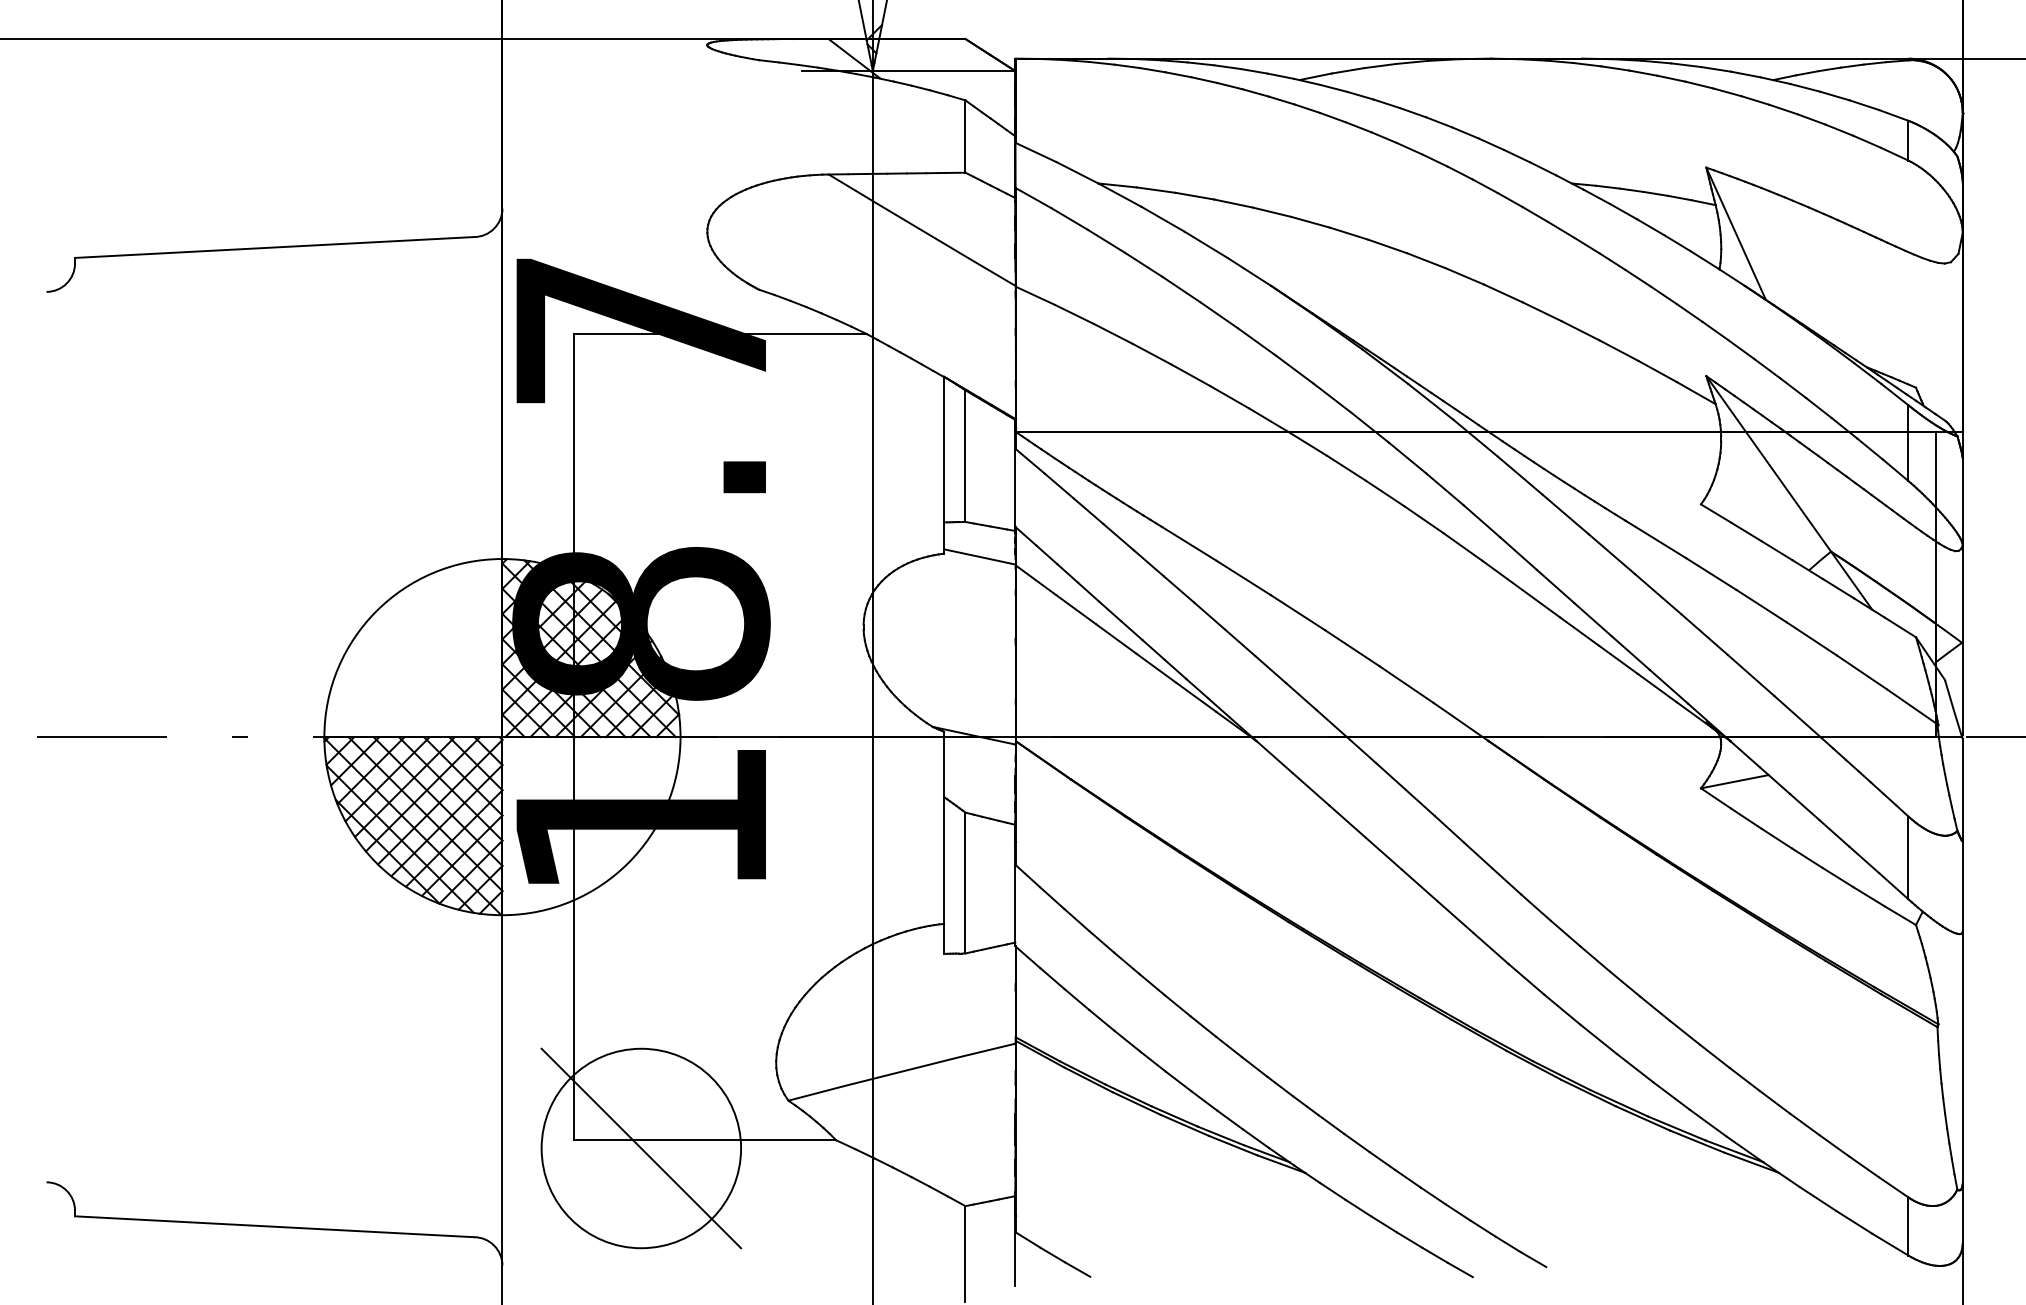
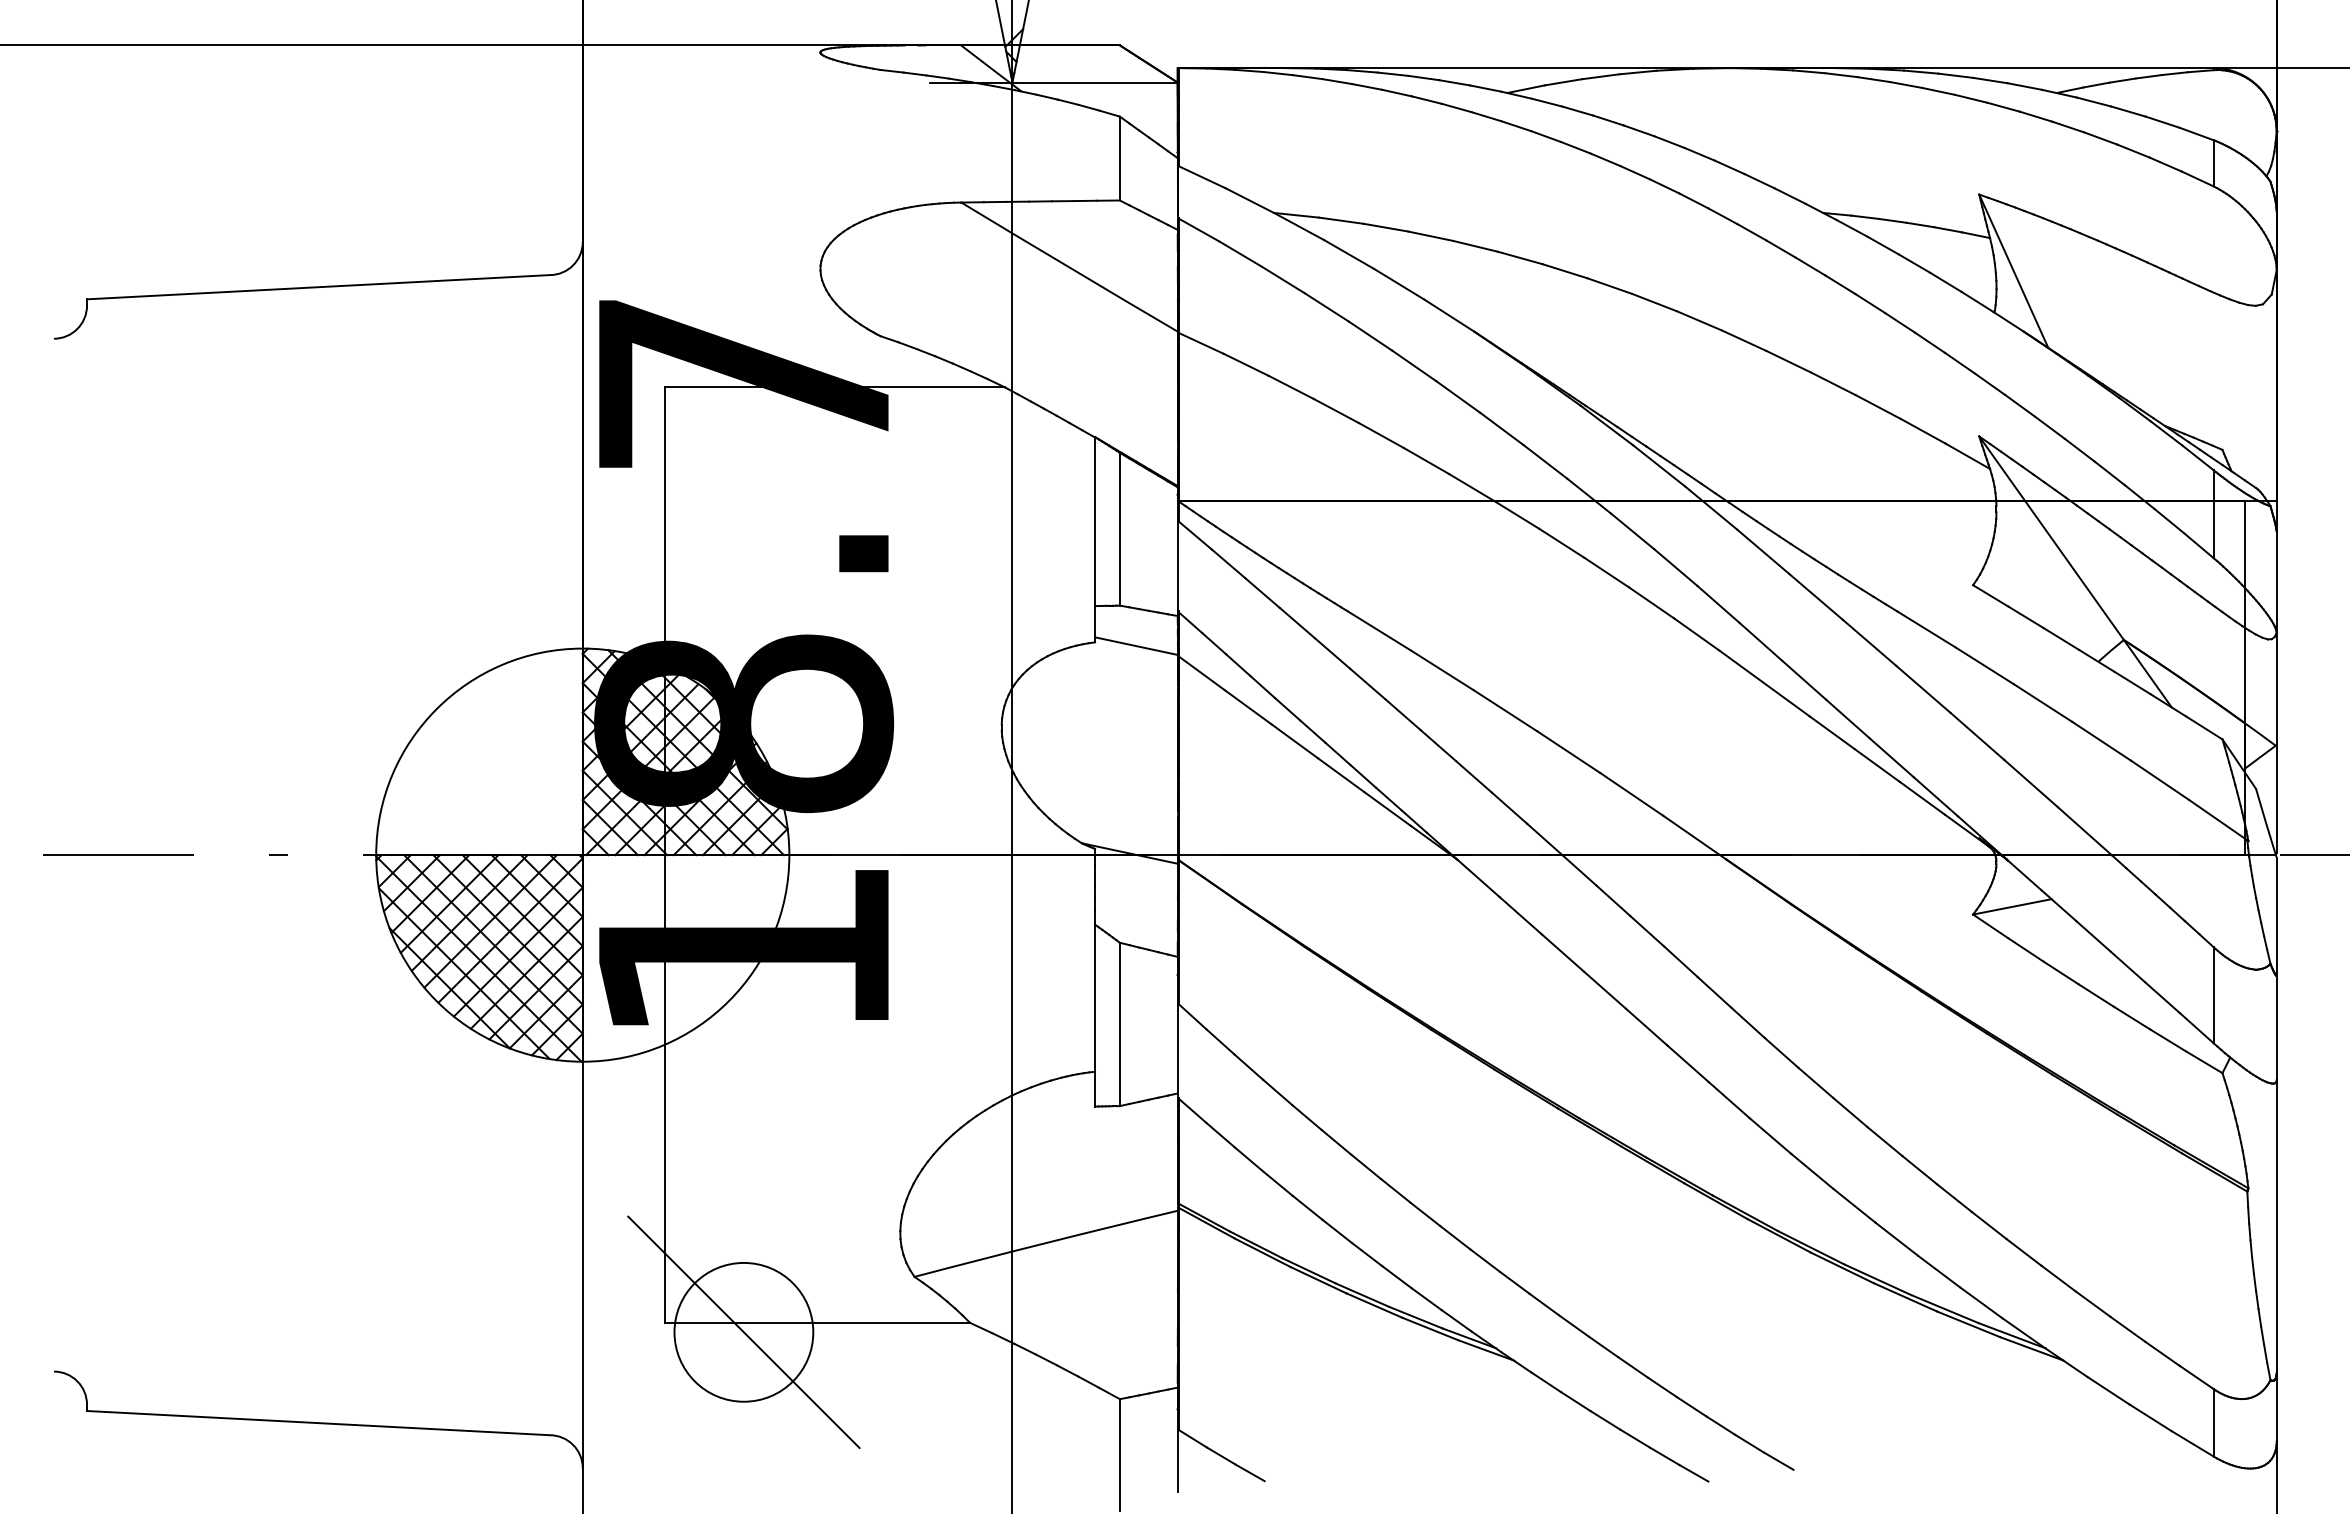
circle: (641, 1148) -> (743, 1332), size x0.6

